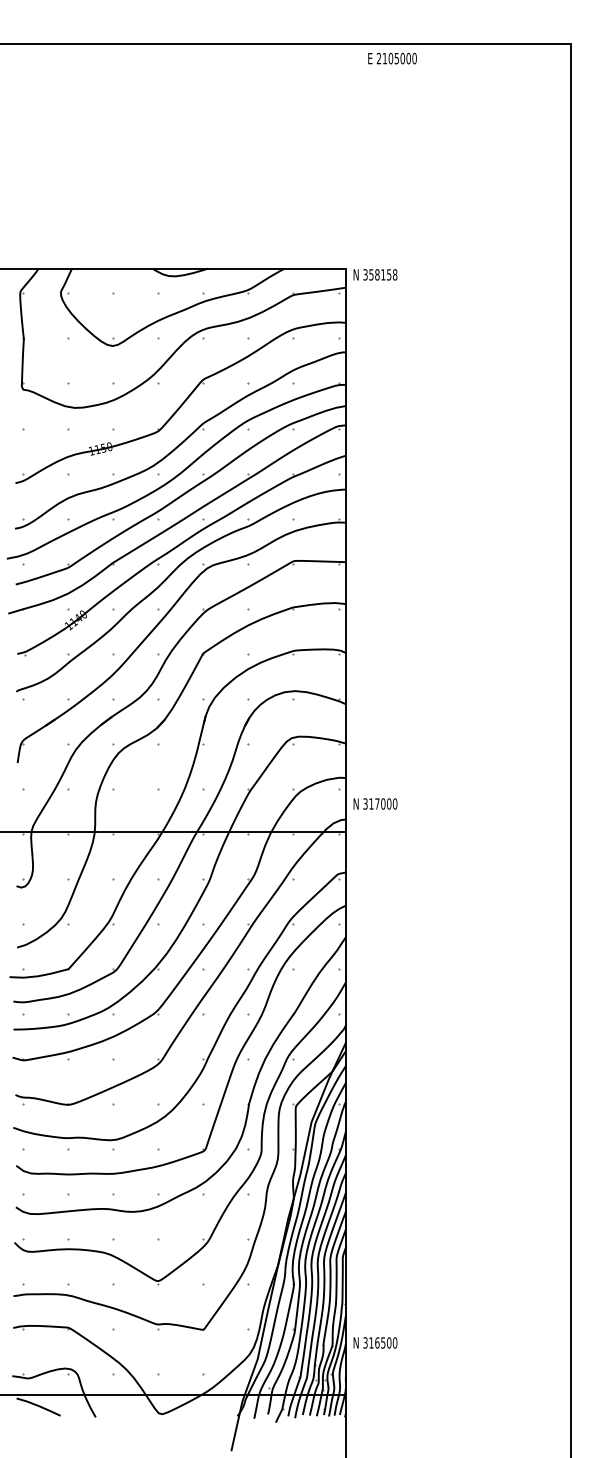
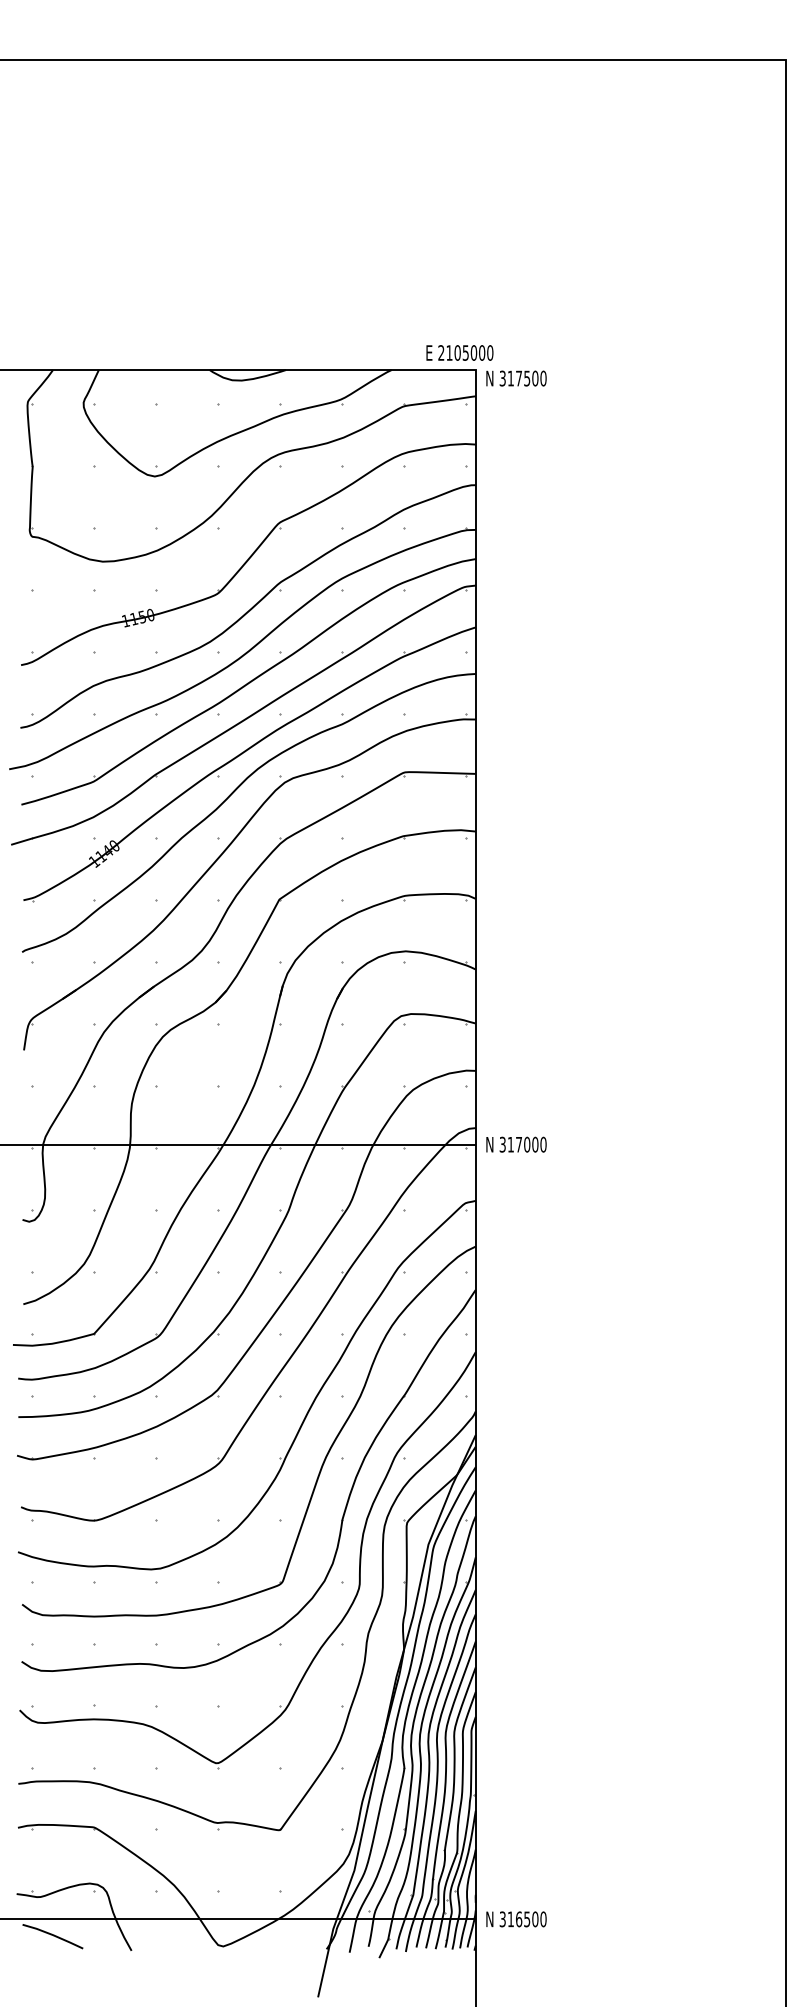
text: (392, 58) -> (459, 352), moved
text: (382, 274) -> (526, 378), 358158 -> 317500
text: (375, 803) -> (516, 1144), moved
text: (375, 1343) -> (516, 1919), moved

